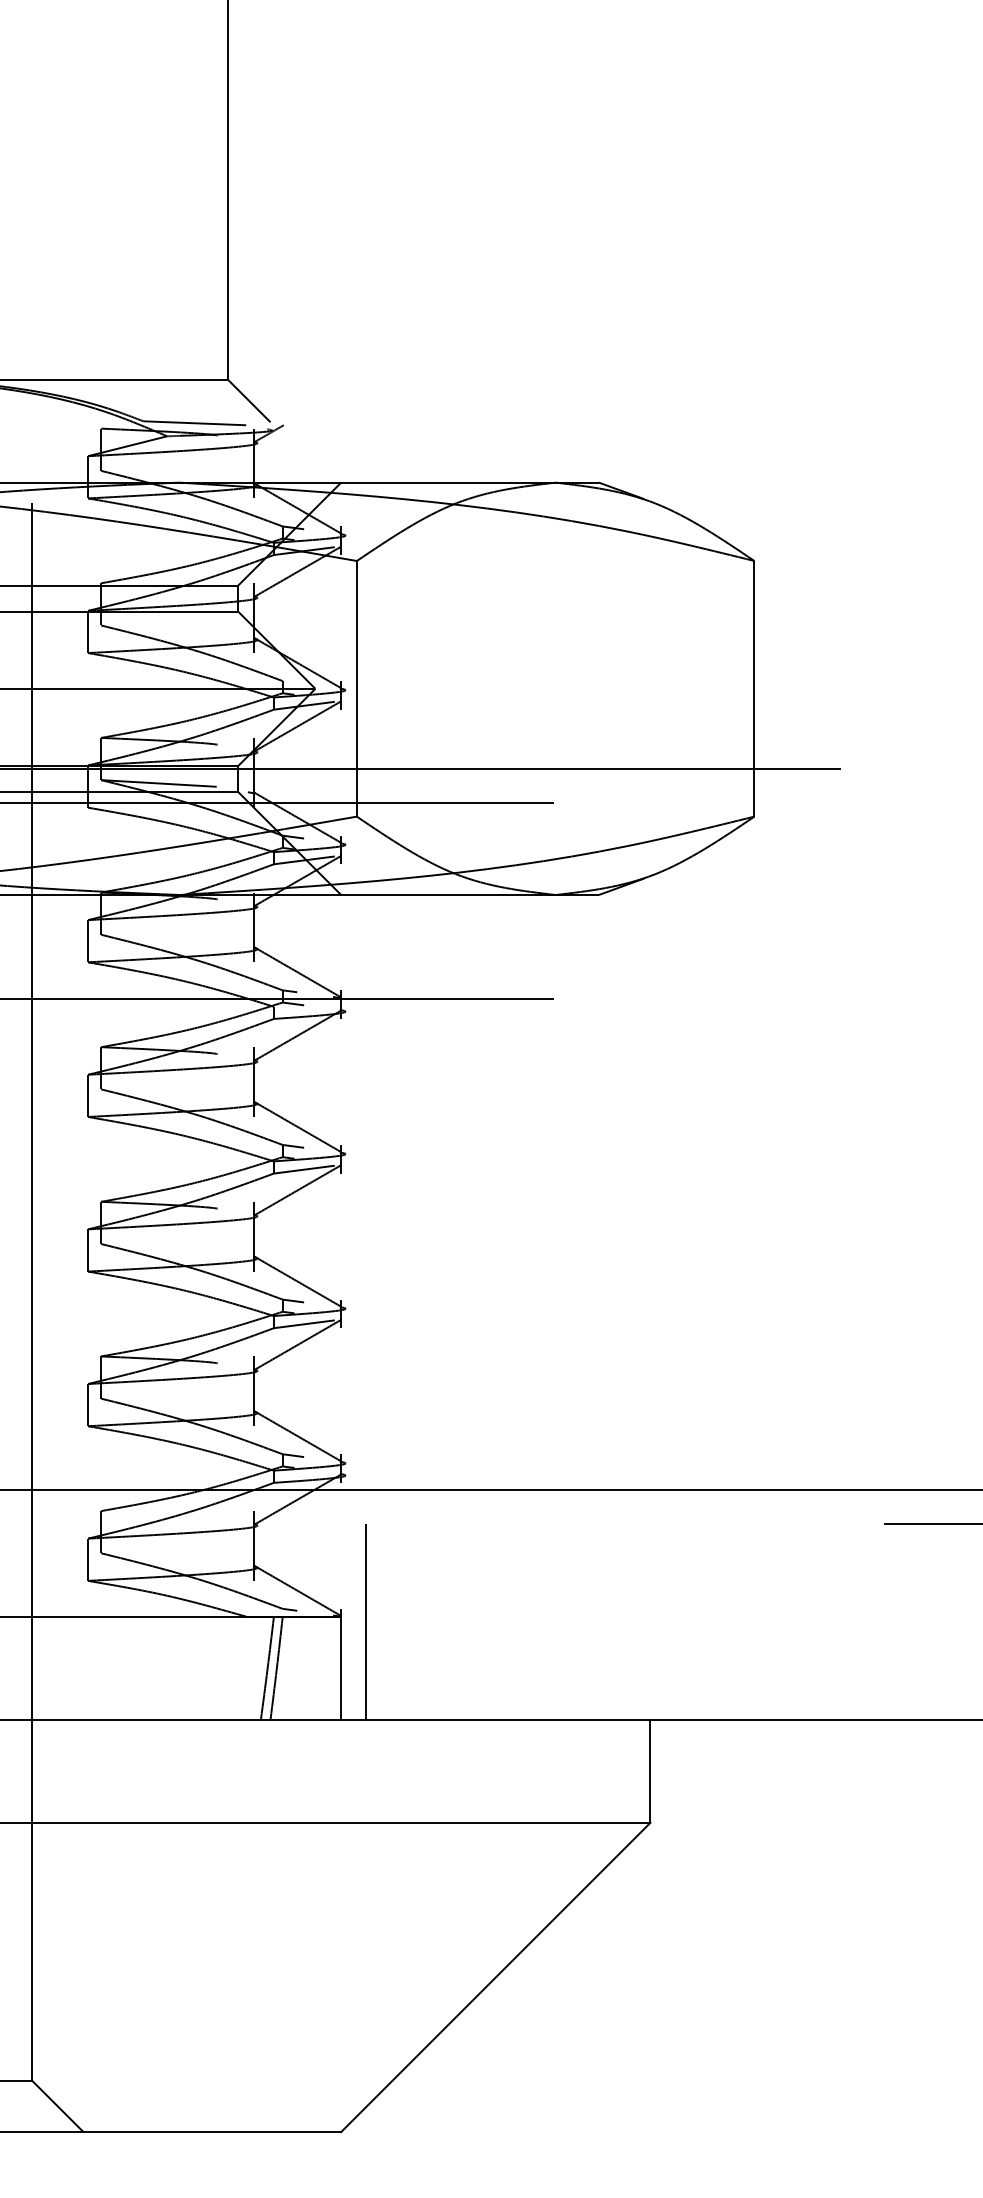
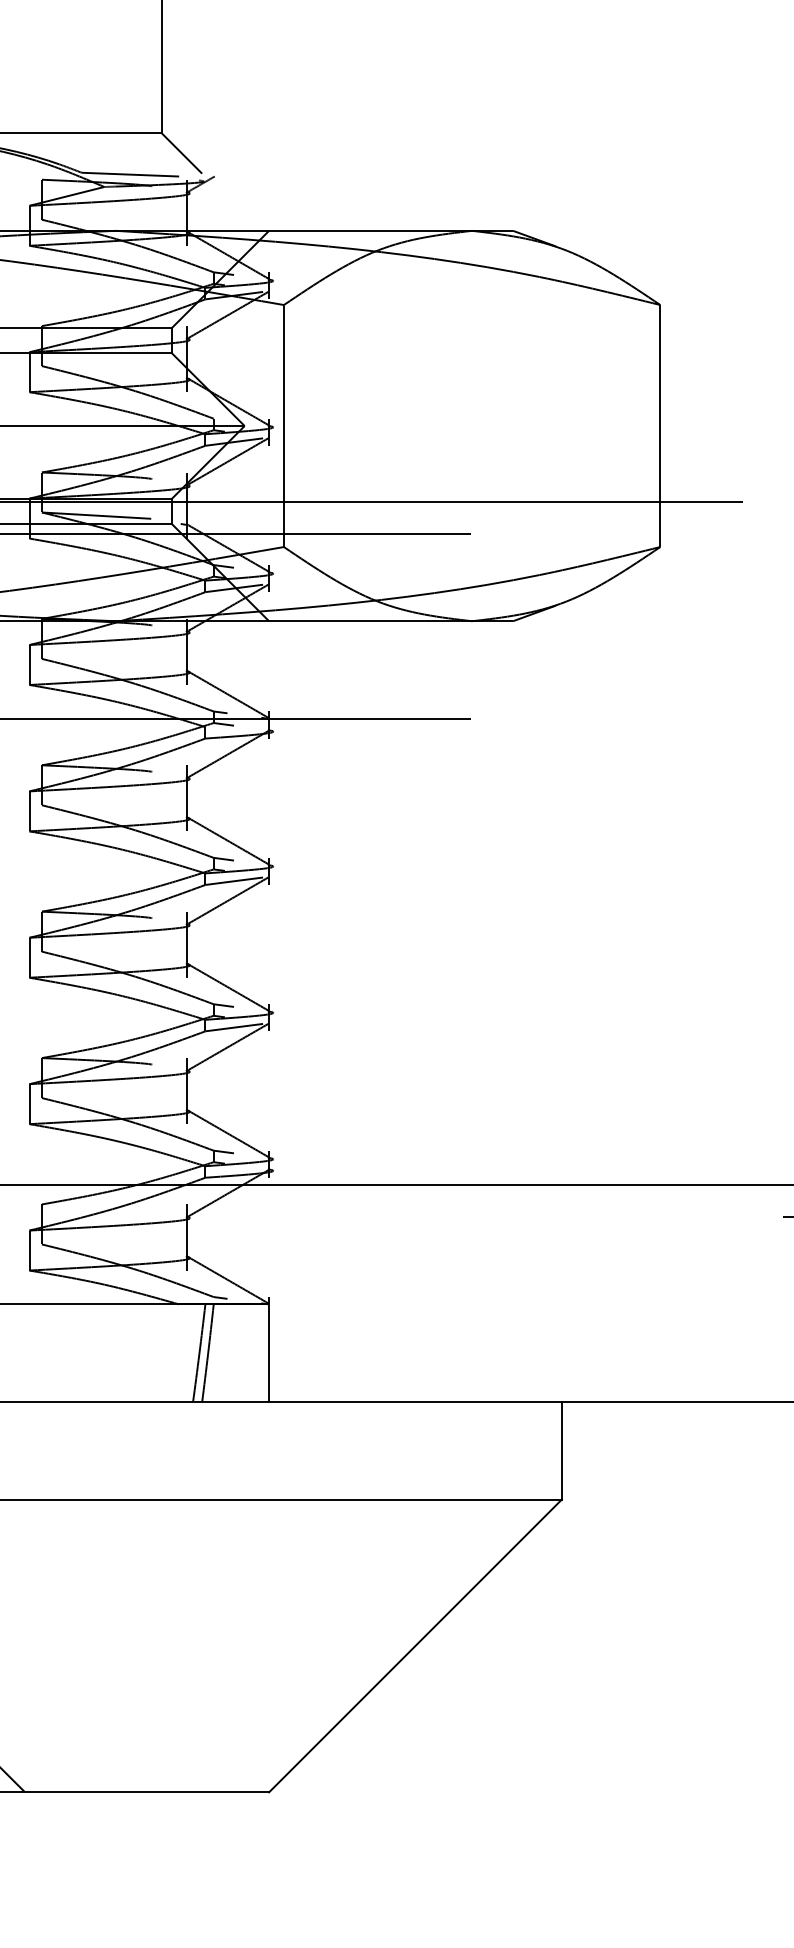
line: (365, 1621) -> (292, 1309), removed

